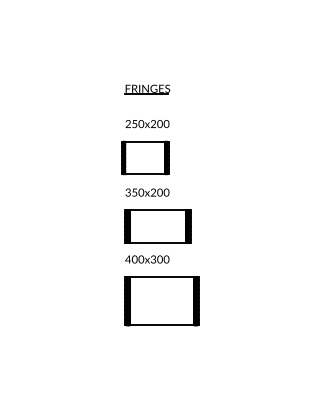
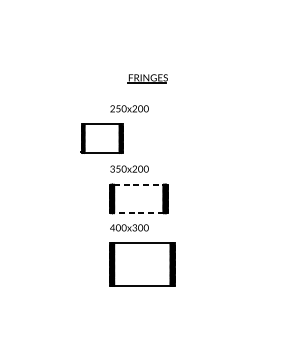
part: (147, 89) -> (148, 78), moved
part: (145, 157) -> (102, 138), moved
line: (158, 210) -> (139, 184), solid -> dashed
line: (157, 242) -> (138, 212), solid -> dashed

